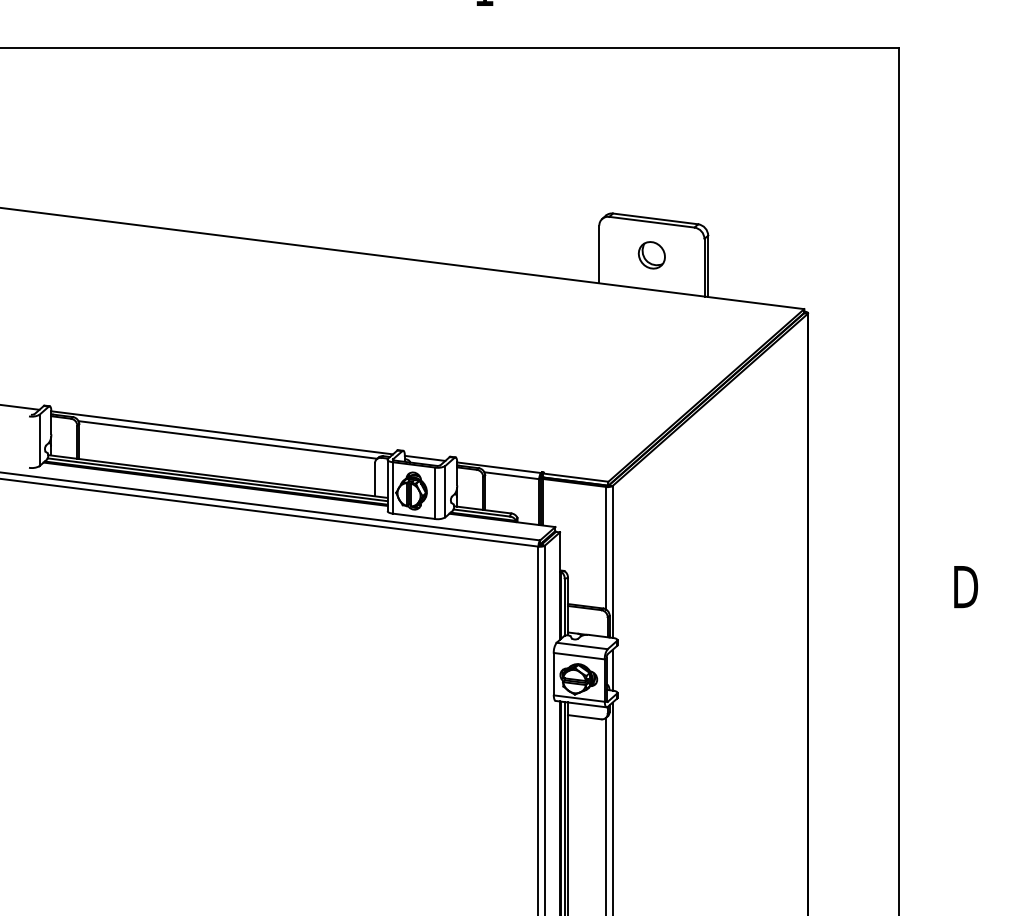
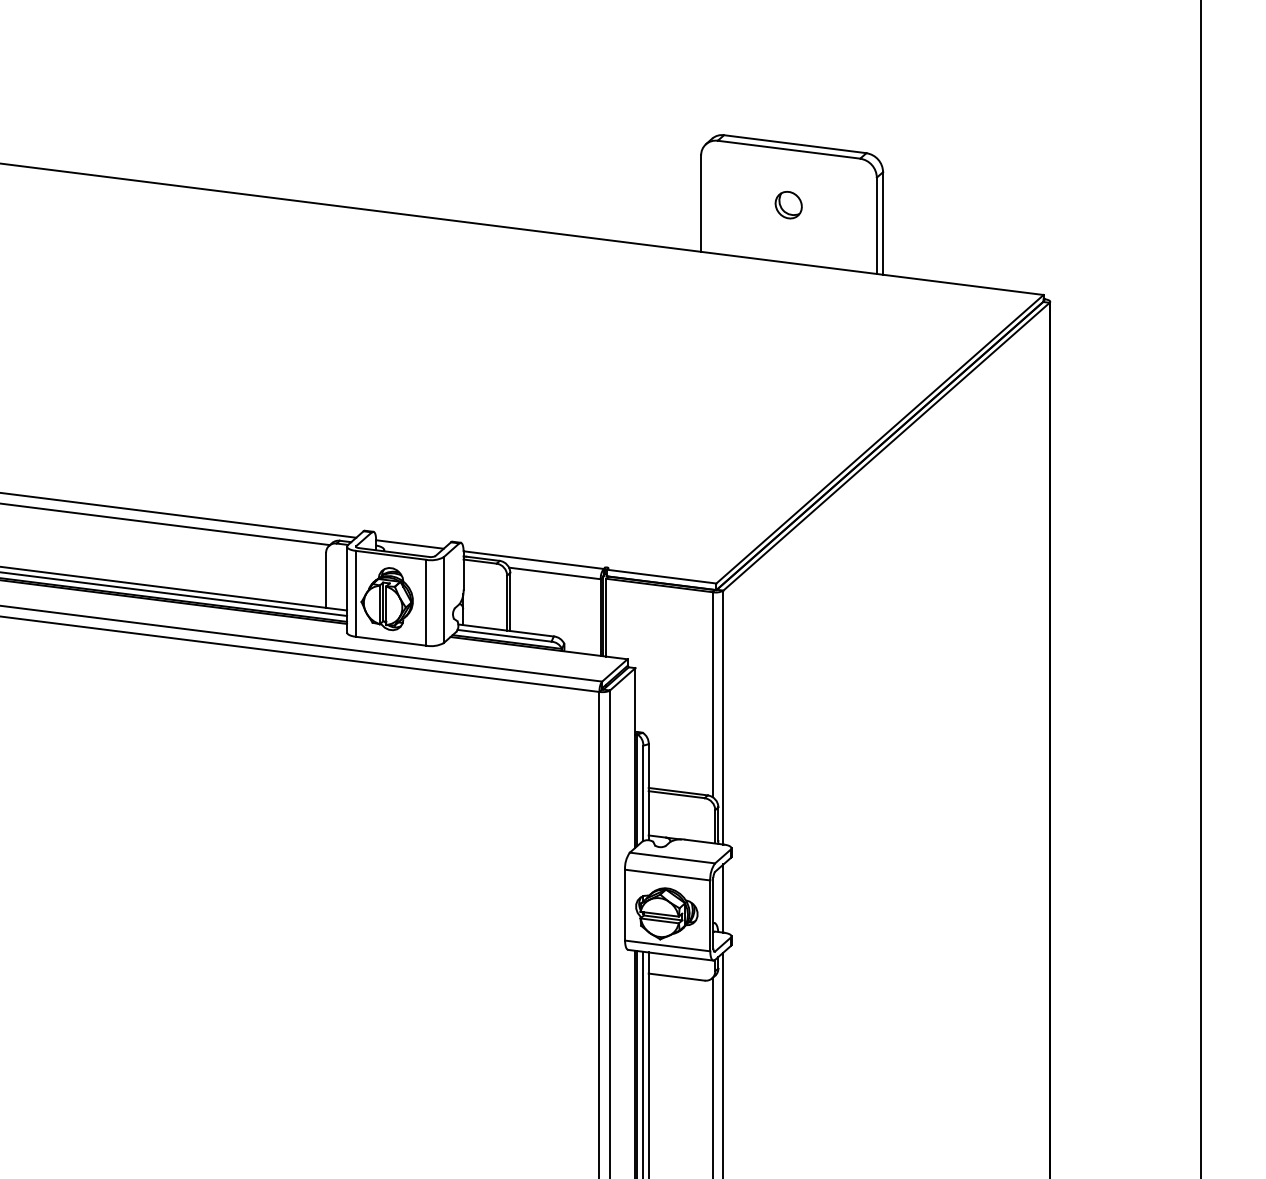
part: (651, 255) -> (788, 205), size x0.6

